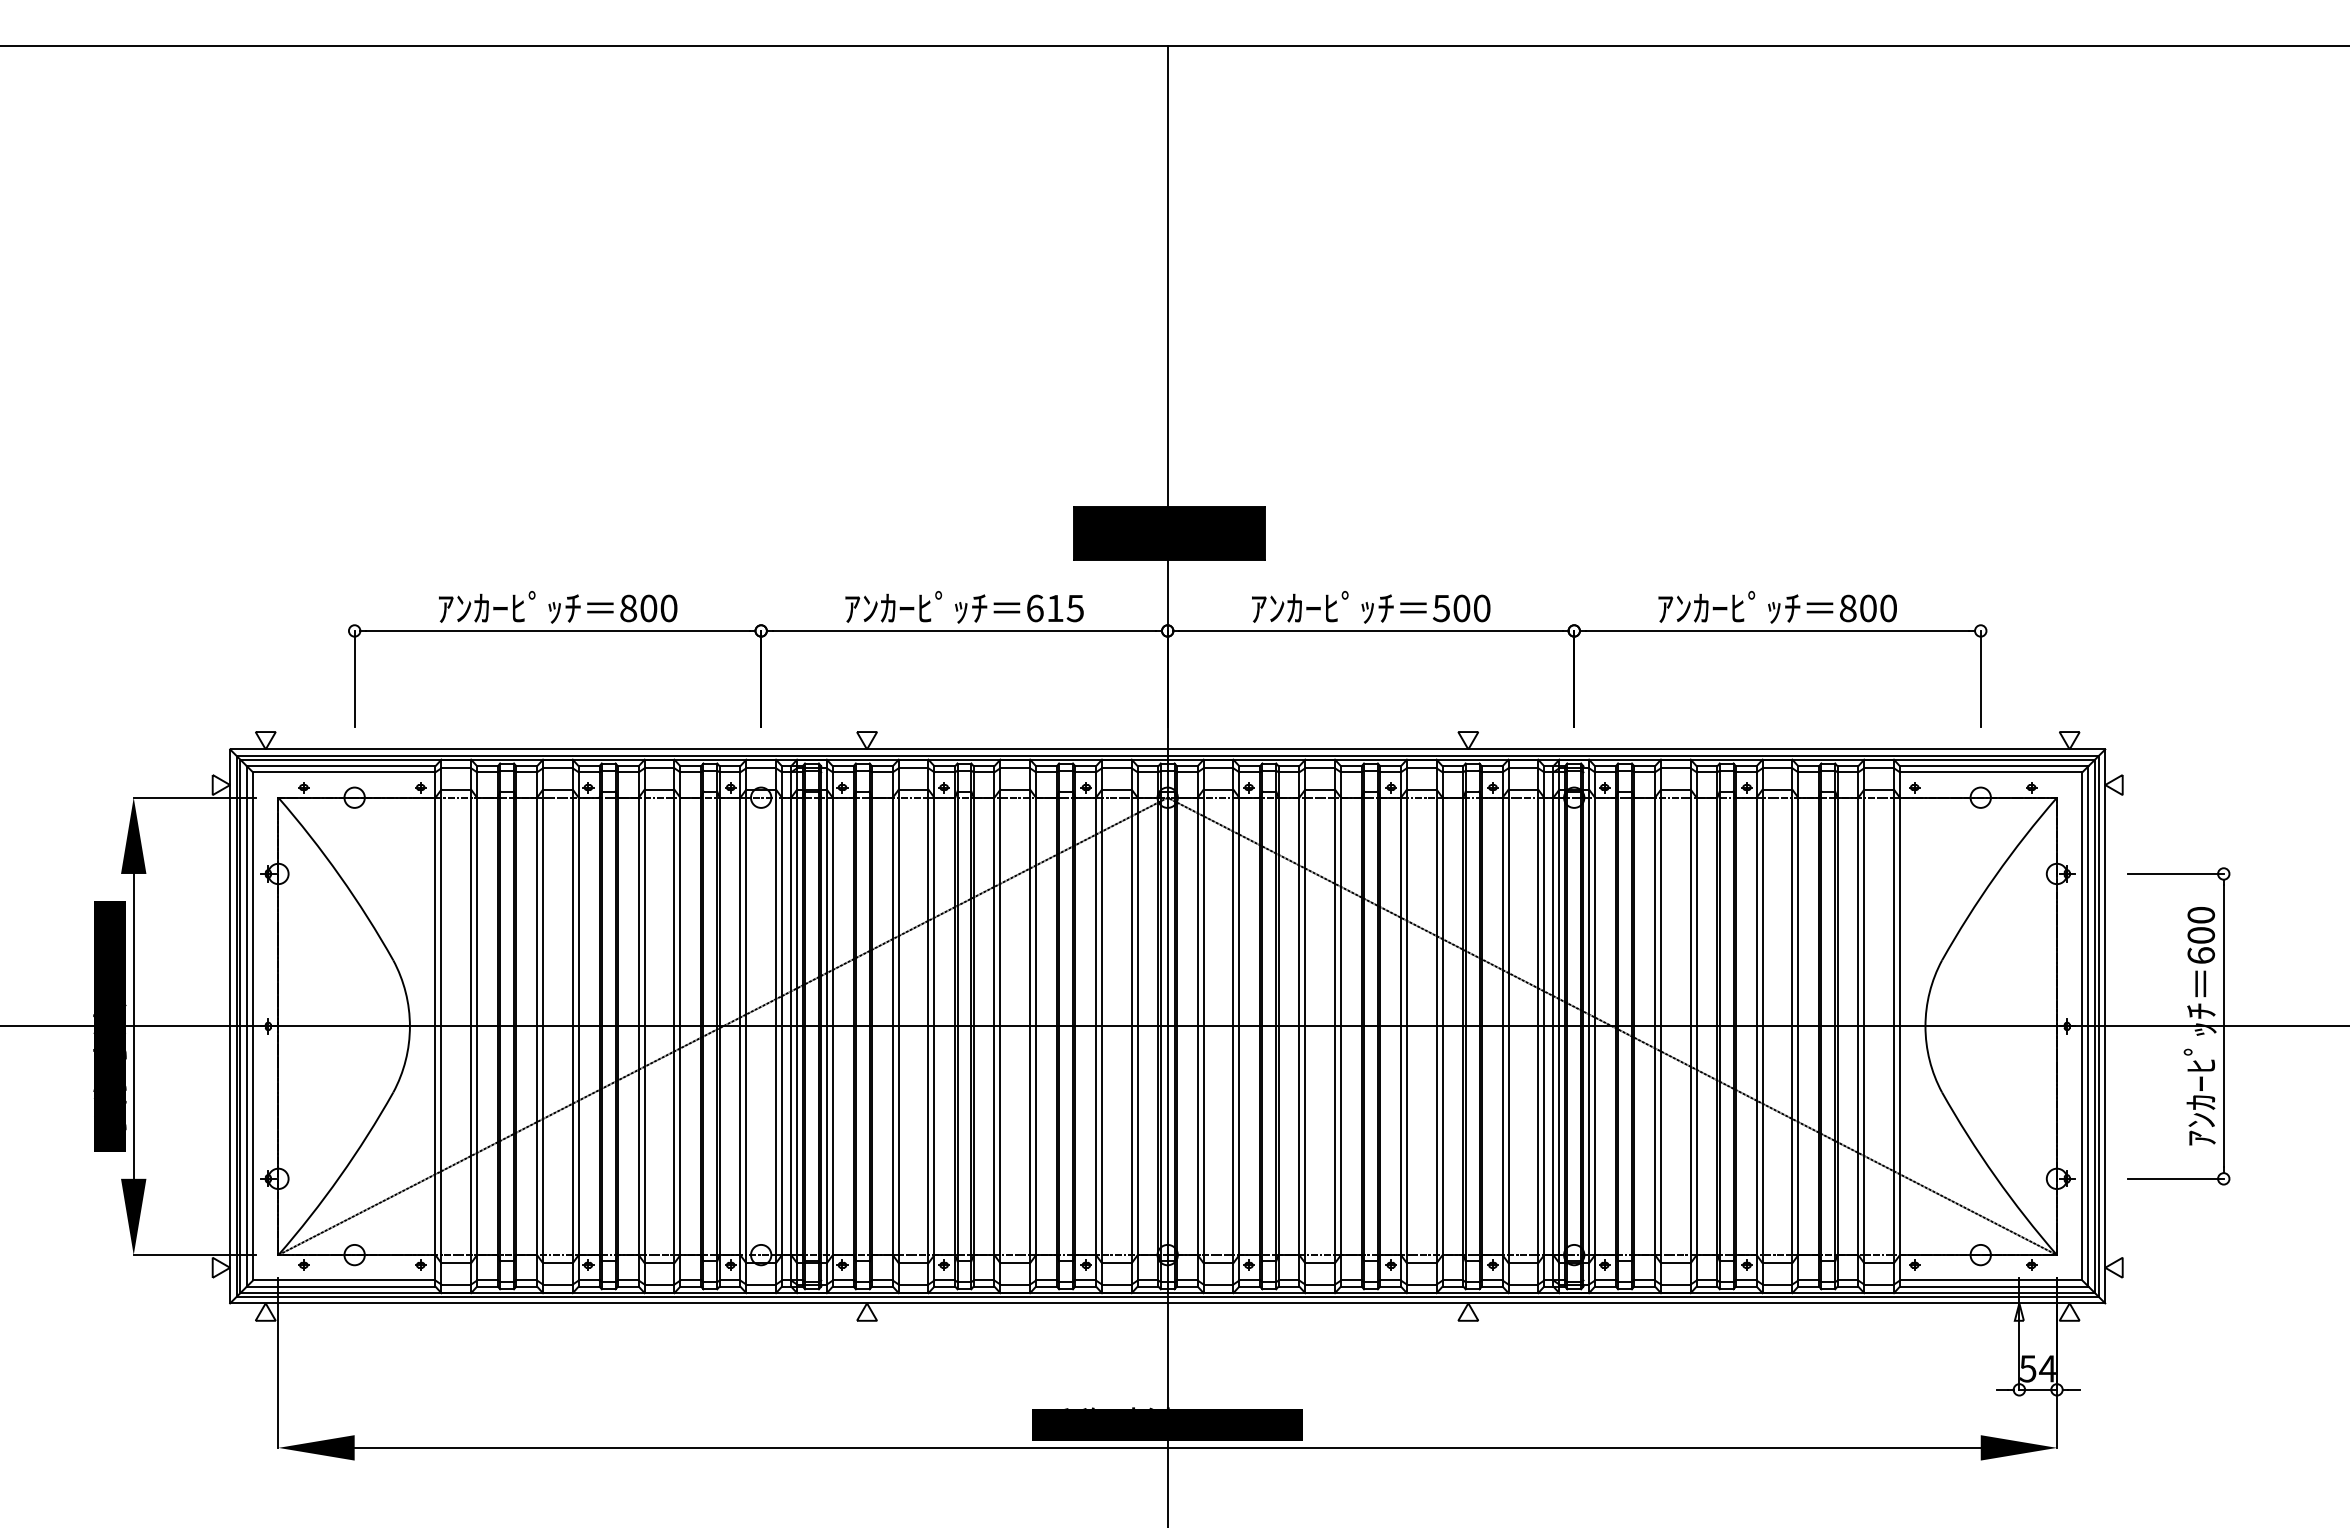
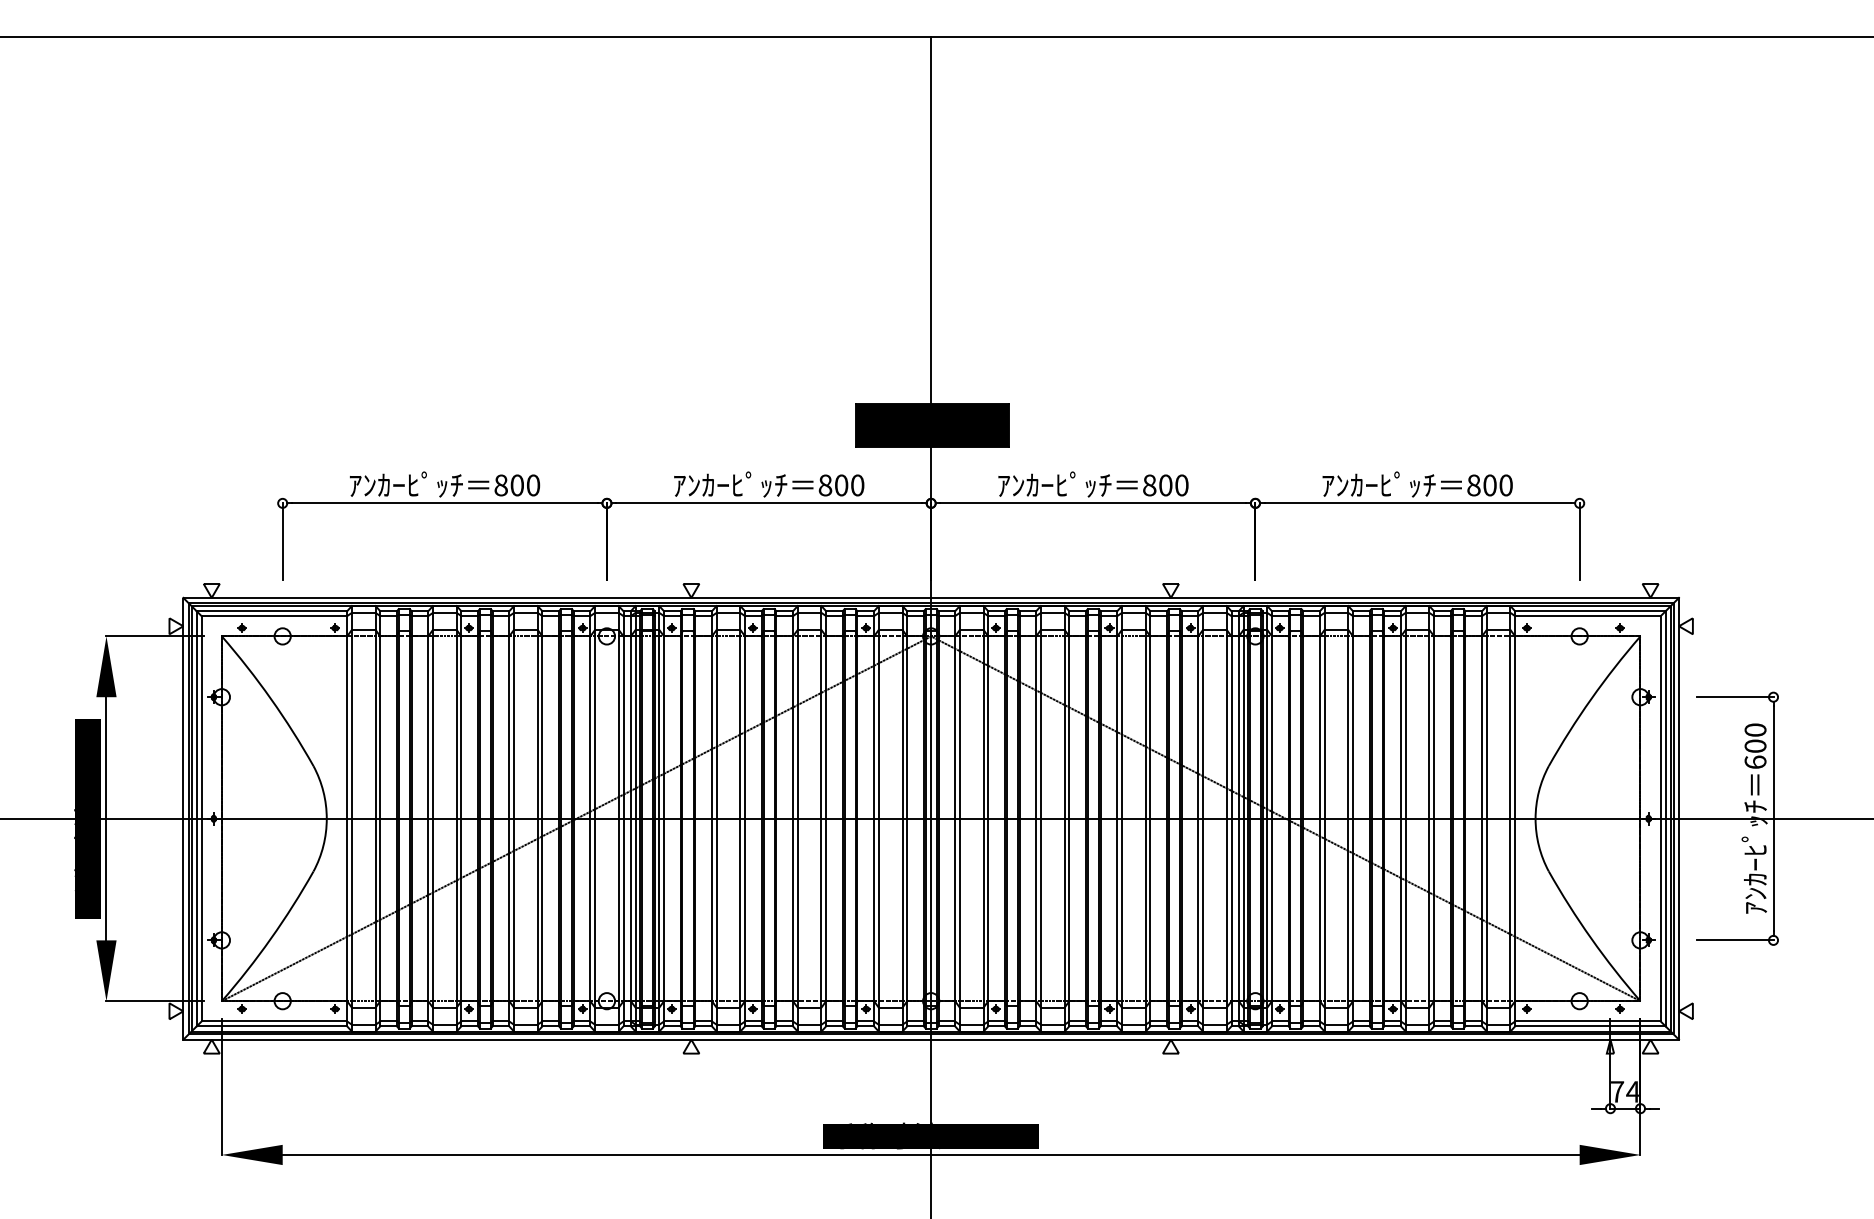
text: (1054, 608) -> (840, 485), 615 -> 800
text: (1441, 608) -> (1149, 485), 500 -> 800
text: (2028, 1368) -> (1617, 1091), 54 -> 74

